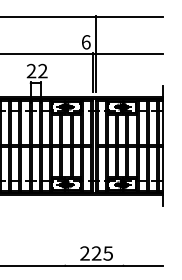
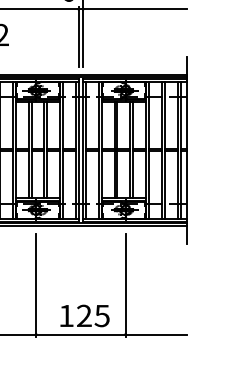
line: (65, 233) -> (36, 285), added
line: (123, 233) -> (125, 285), added
text: (84, 253) -> (65, 315), 225 -> 125

